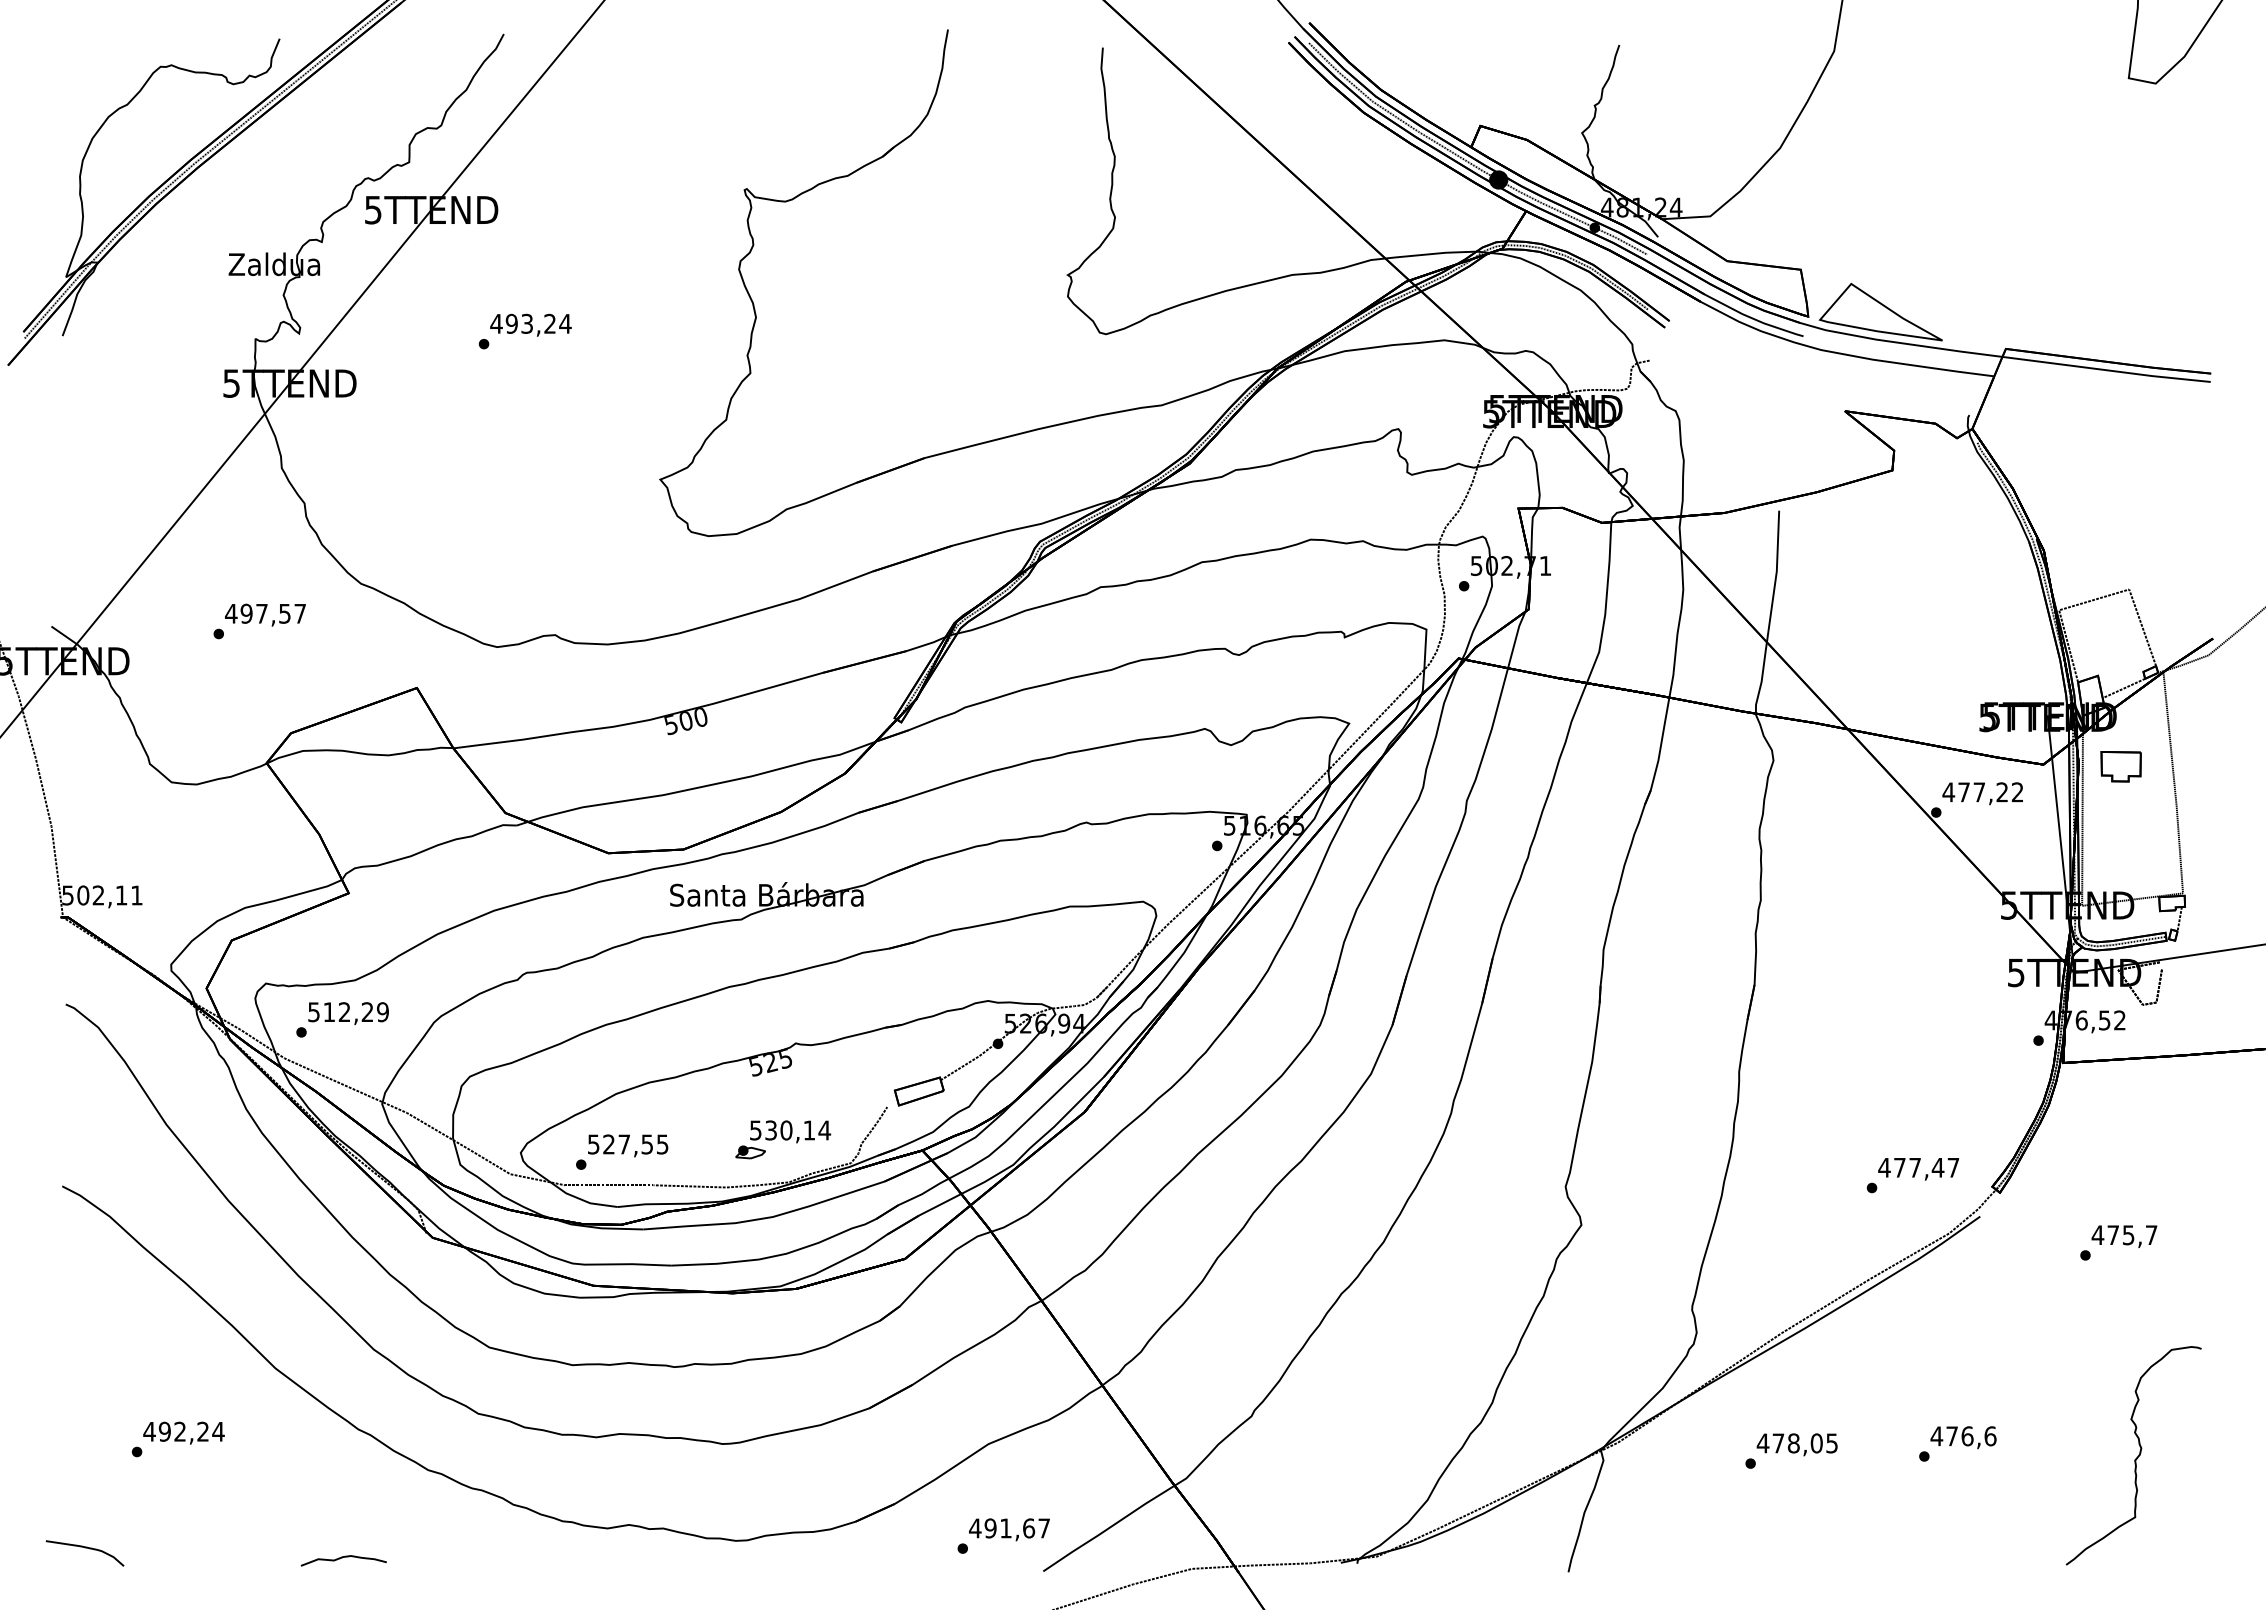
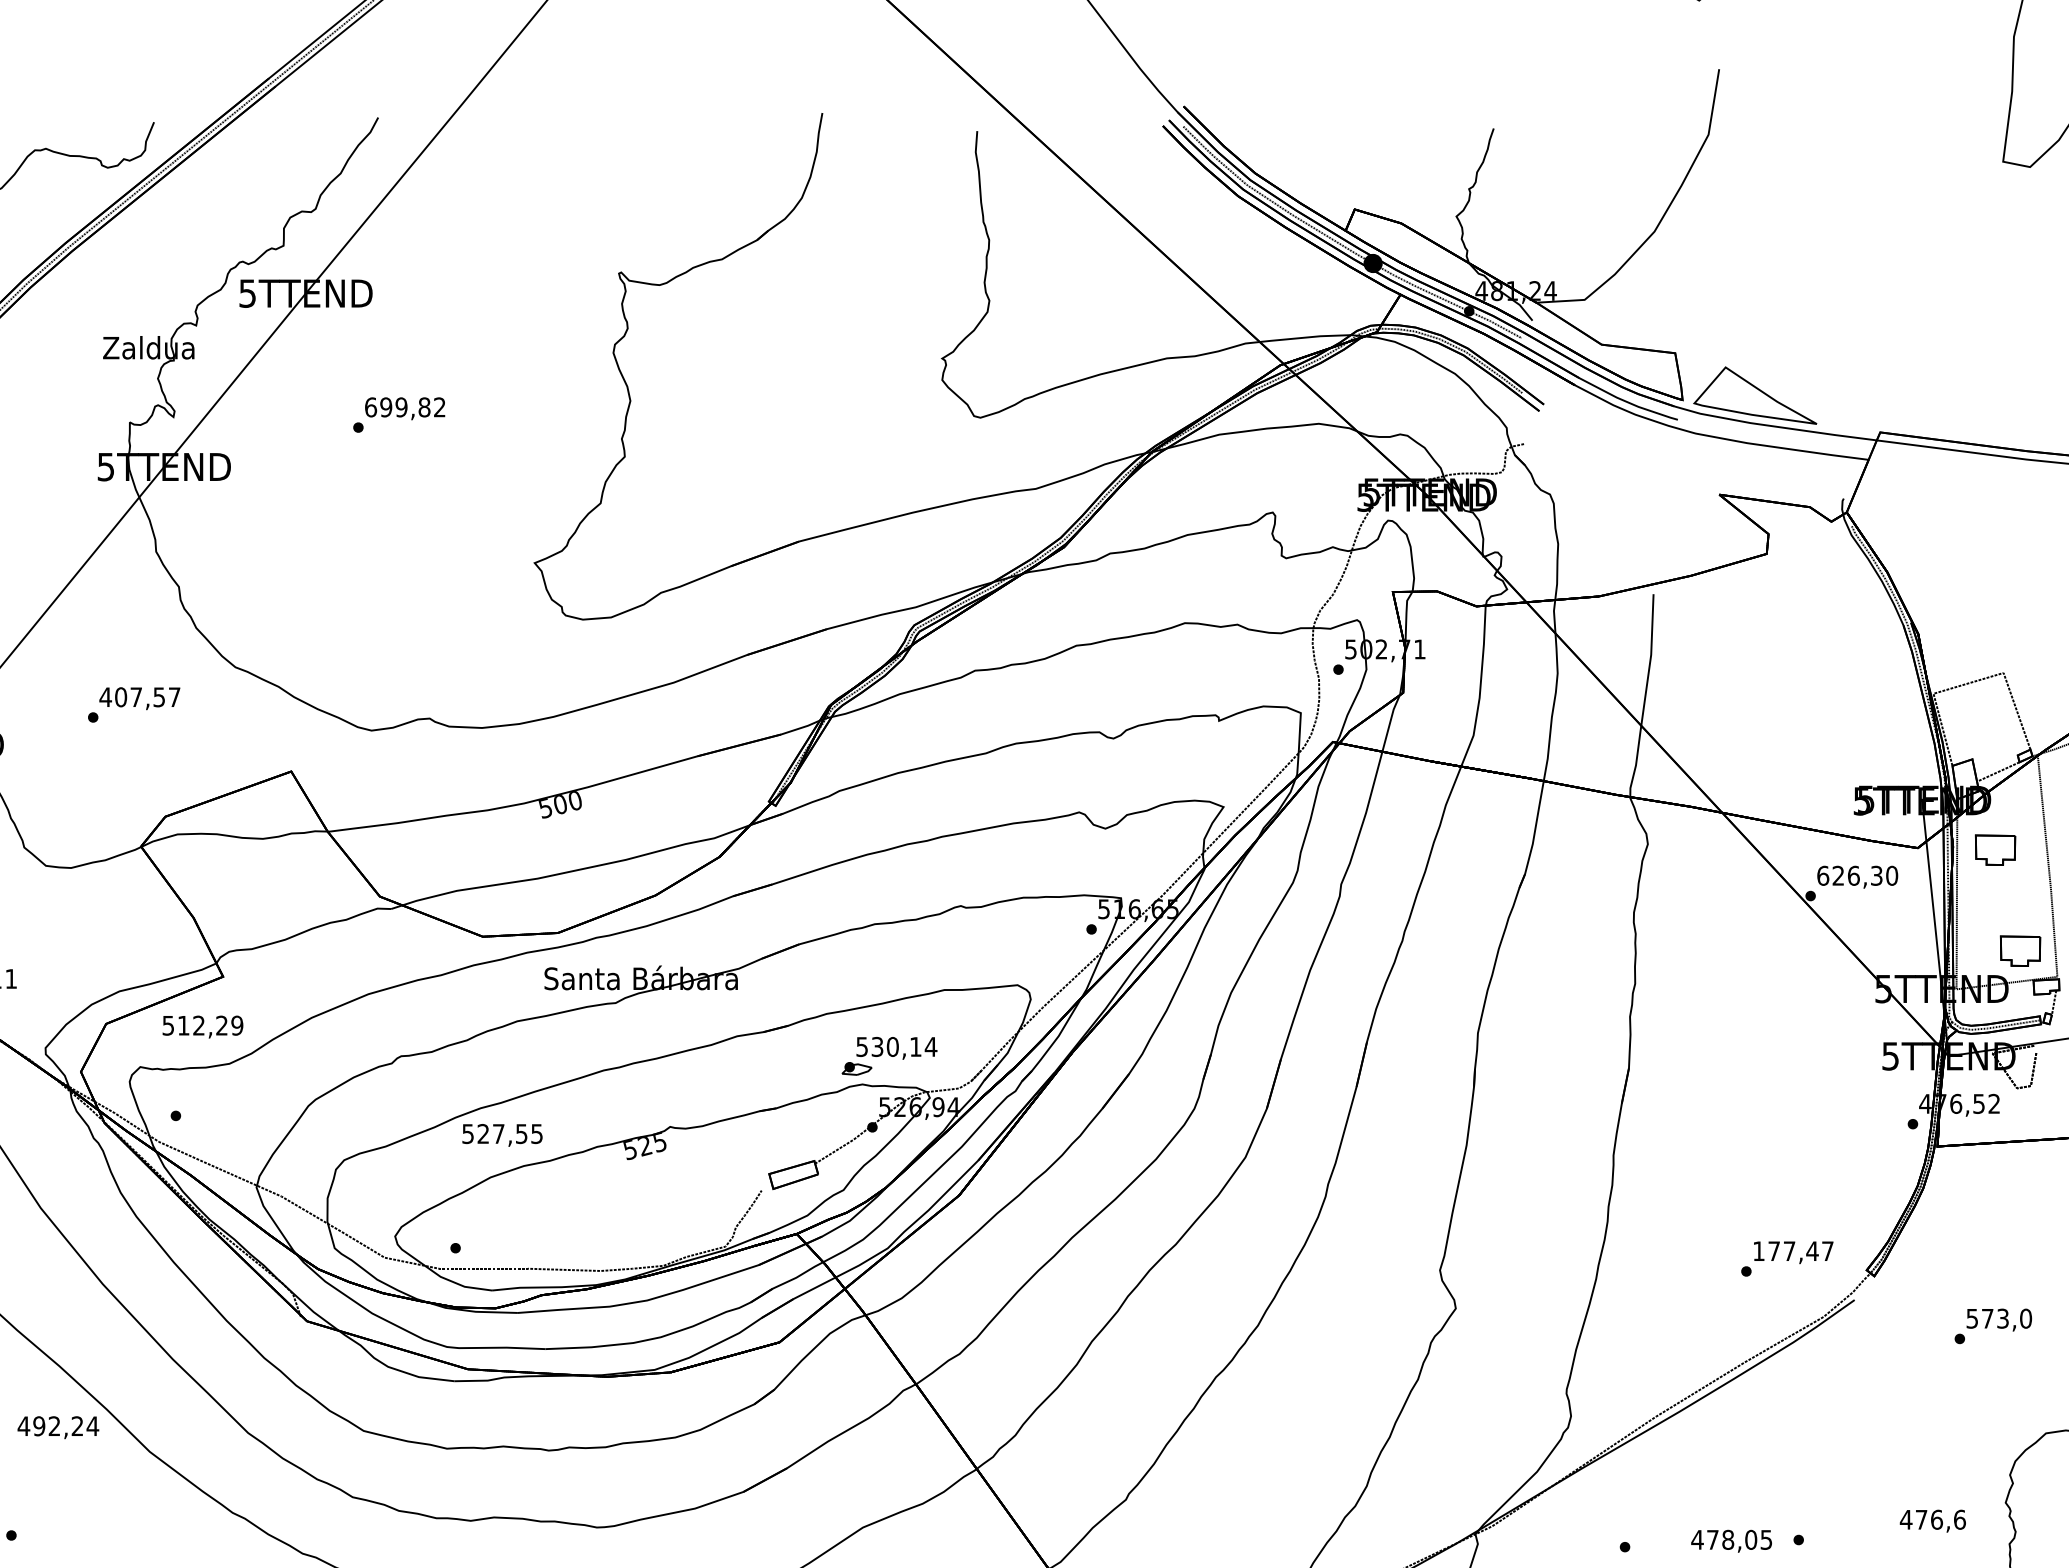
text: (530, 323) -> (404, 406), 493,24 -> 699,82
text: (246, 613) -> (120, 696), 497,57 -> 407,57
text: (1982, 792) -> (1856, 875), 477,22 -> 626,30
part: (2145, 867) -> (2019, 950), added
text: (348, 1013) -> (202, 1026), moved
part: (783, 1139) -> (889, 1055), moved
text: (628, 1145) -> (502, 1134), moved
text: (1884, 1167) -> (1758, 1250), 477,47 -> 177,47
text: (2124, 1235) -> (1998, 1318), 475,7 -> 573,0
text: (183, 1432) -> (57, 1426), moved
text: (1963, 1437) -> (1932, 1520), moved
text: (1796, 1444) -> (1730, 1540), moved

